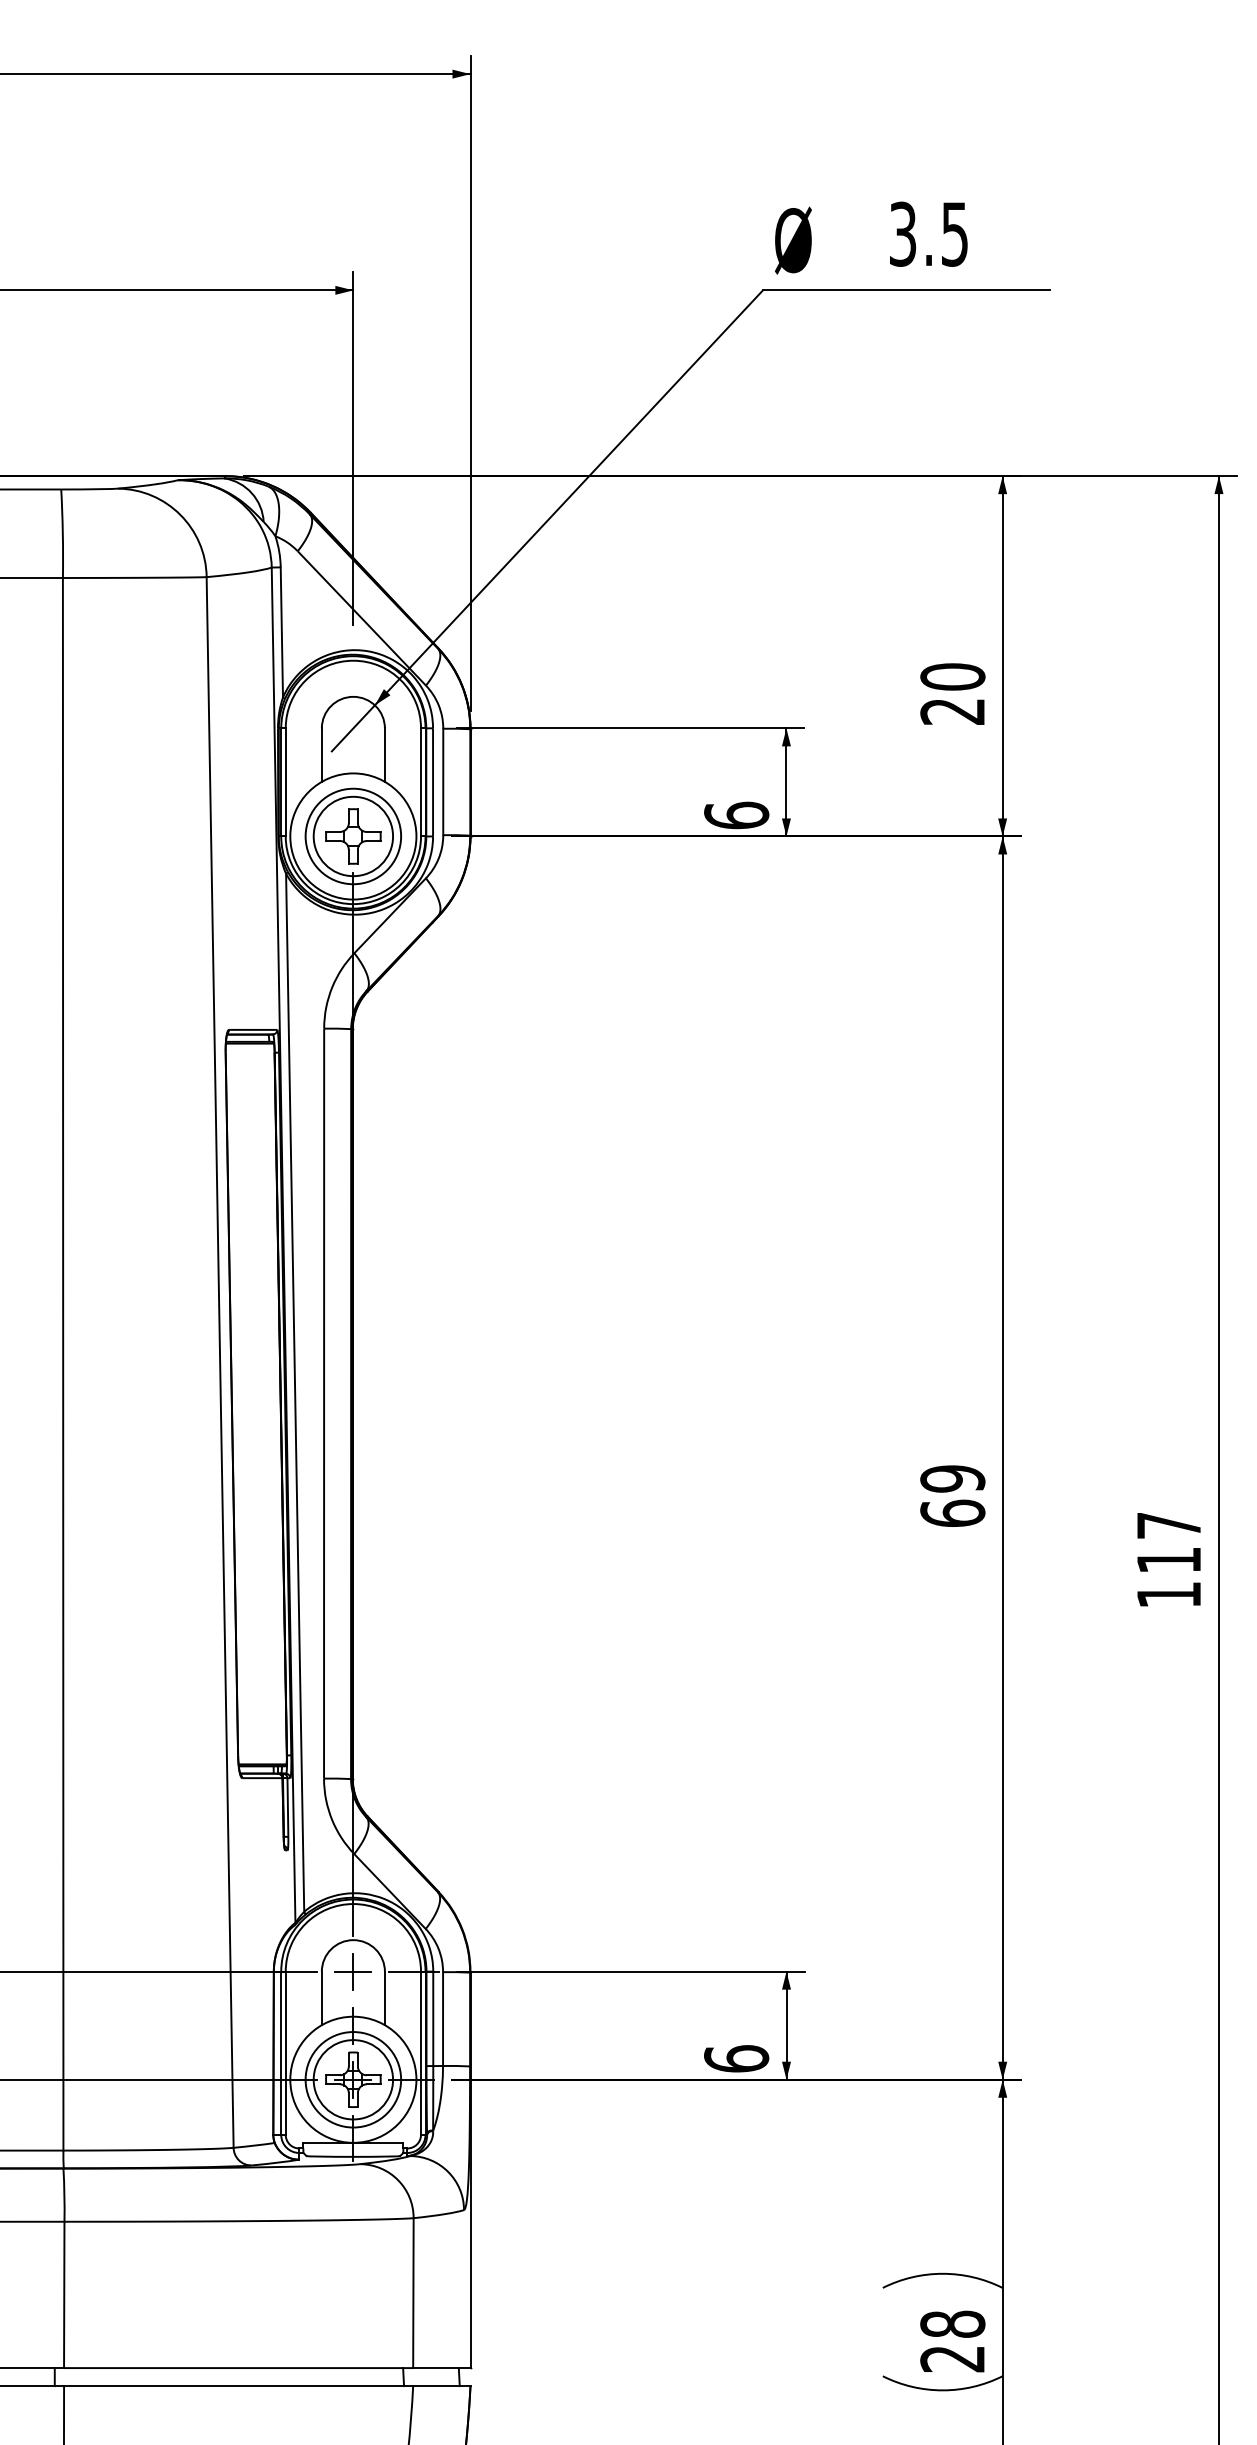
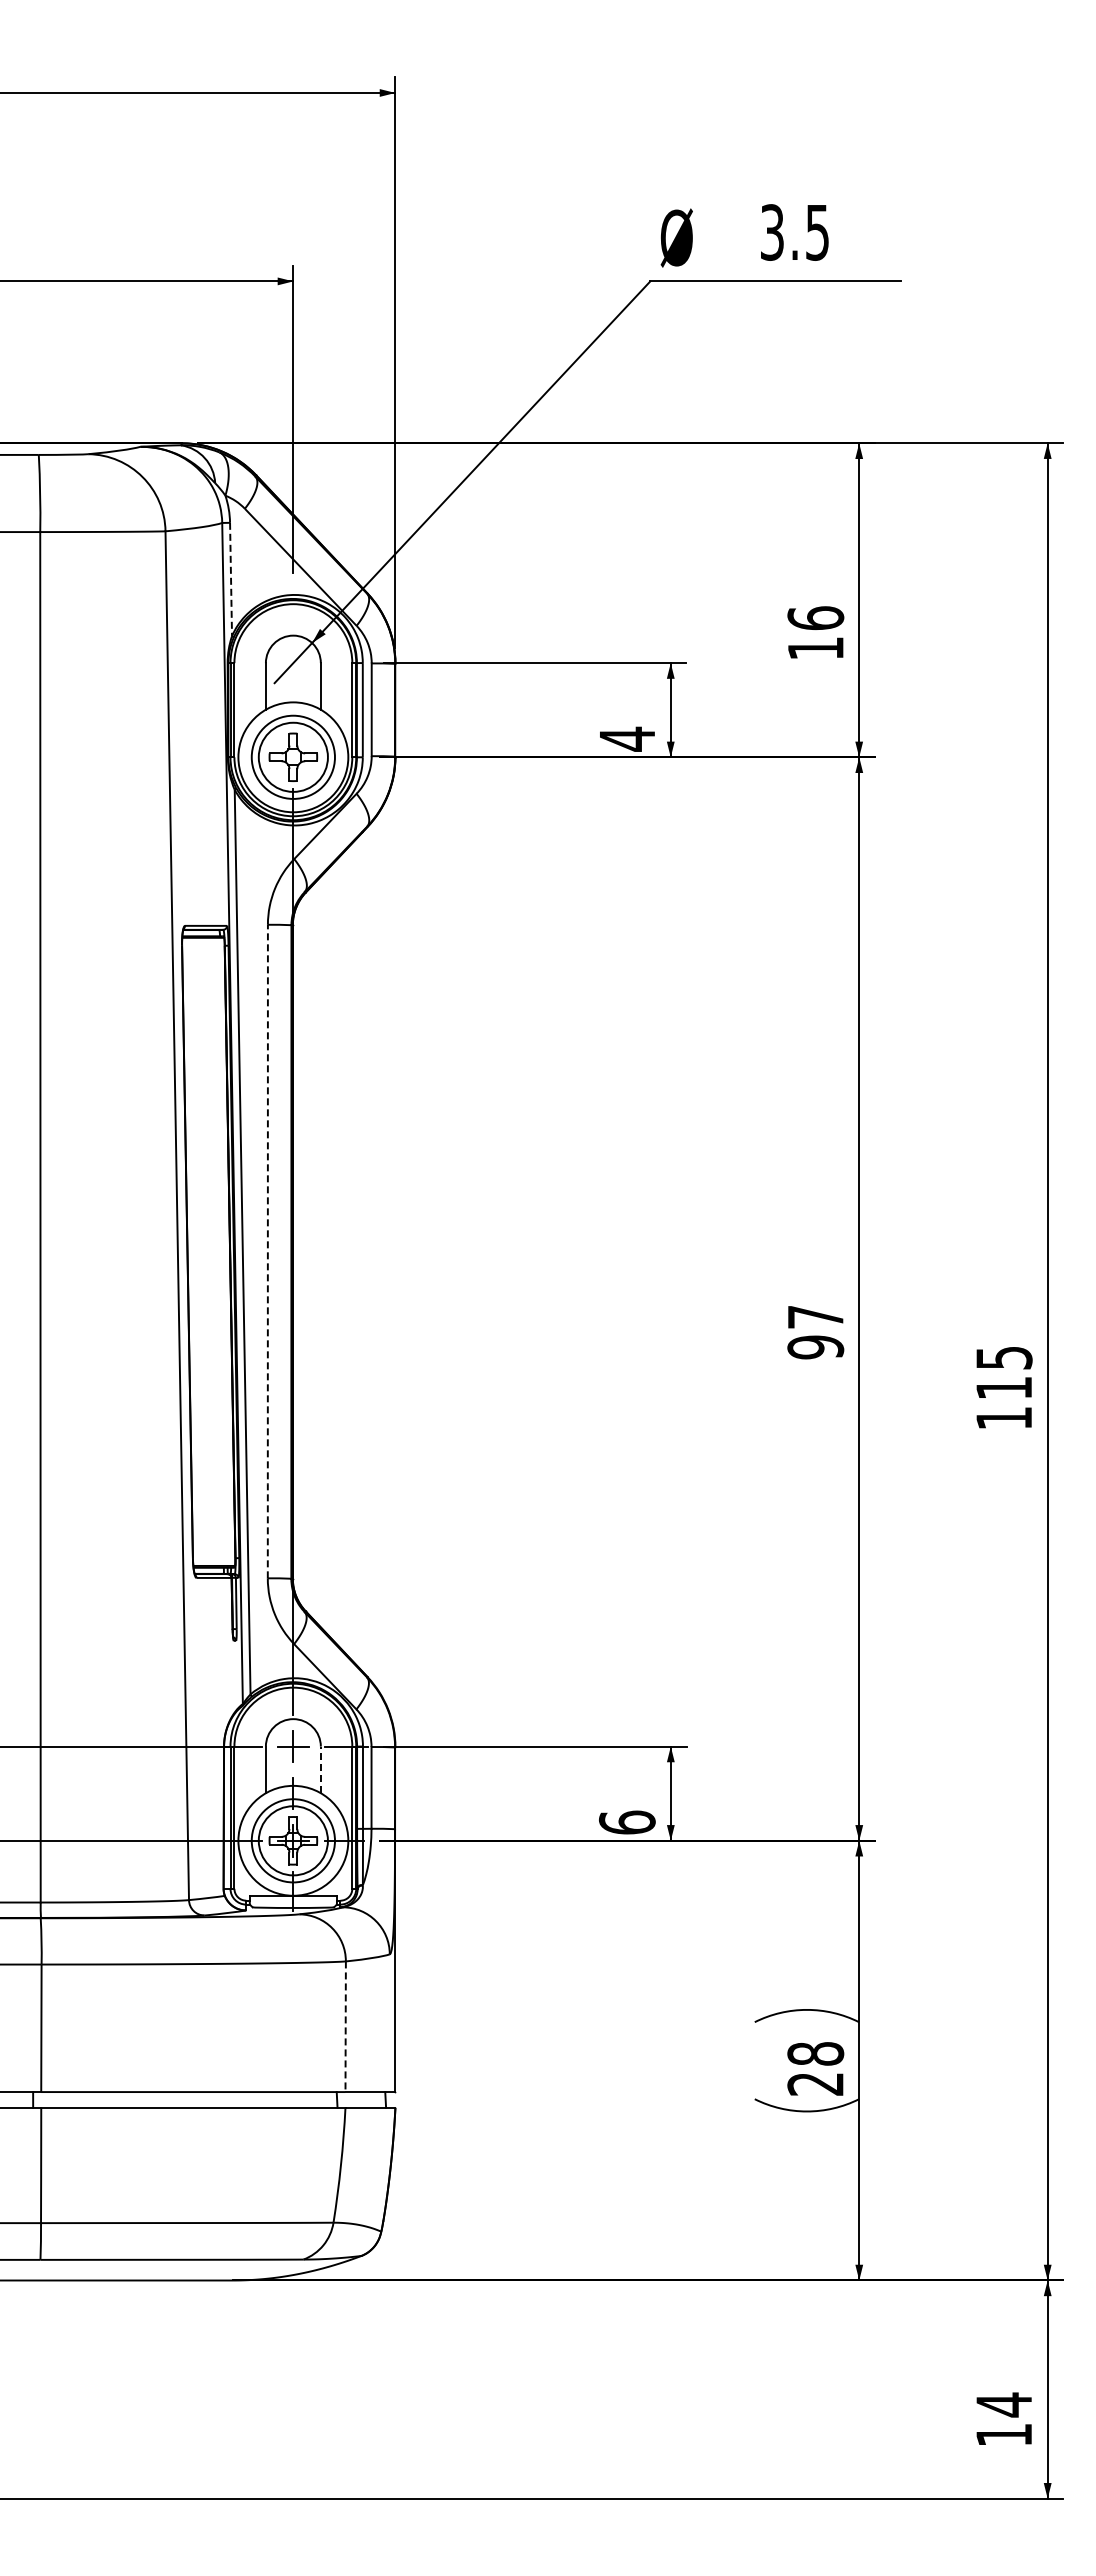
line: (282, 632) -> (231, 579), solid -> dashed
text: (952, 694) -> (815, 633), 20 -> 16
text: (736, 814) -> (627, 738), 6 -> 4
line: (323, 1403) -> (267, 1251), solid -> dashed
text: (952, 1496) -> (815, 1332), 69 -> 97
text: (1169, 1525) -> (1004, 1357), 117 -> 115
line: (384, 1997) -> (320, 1769), solid -> dashed
line: (413, 2292) -> (345, 2026), solid -> dashed

